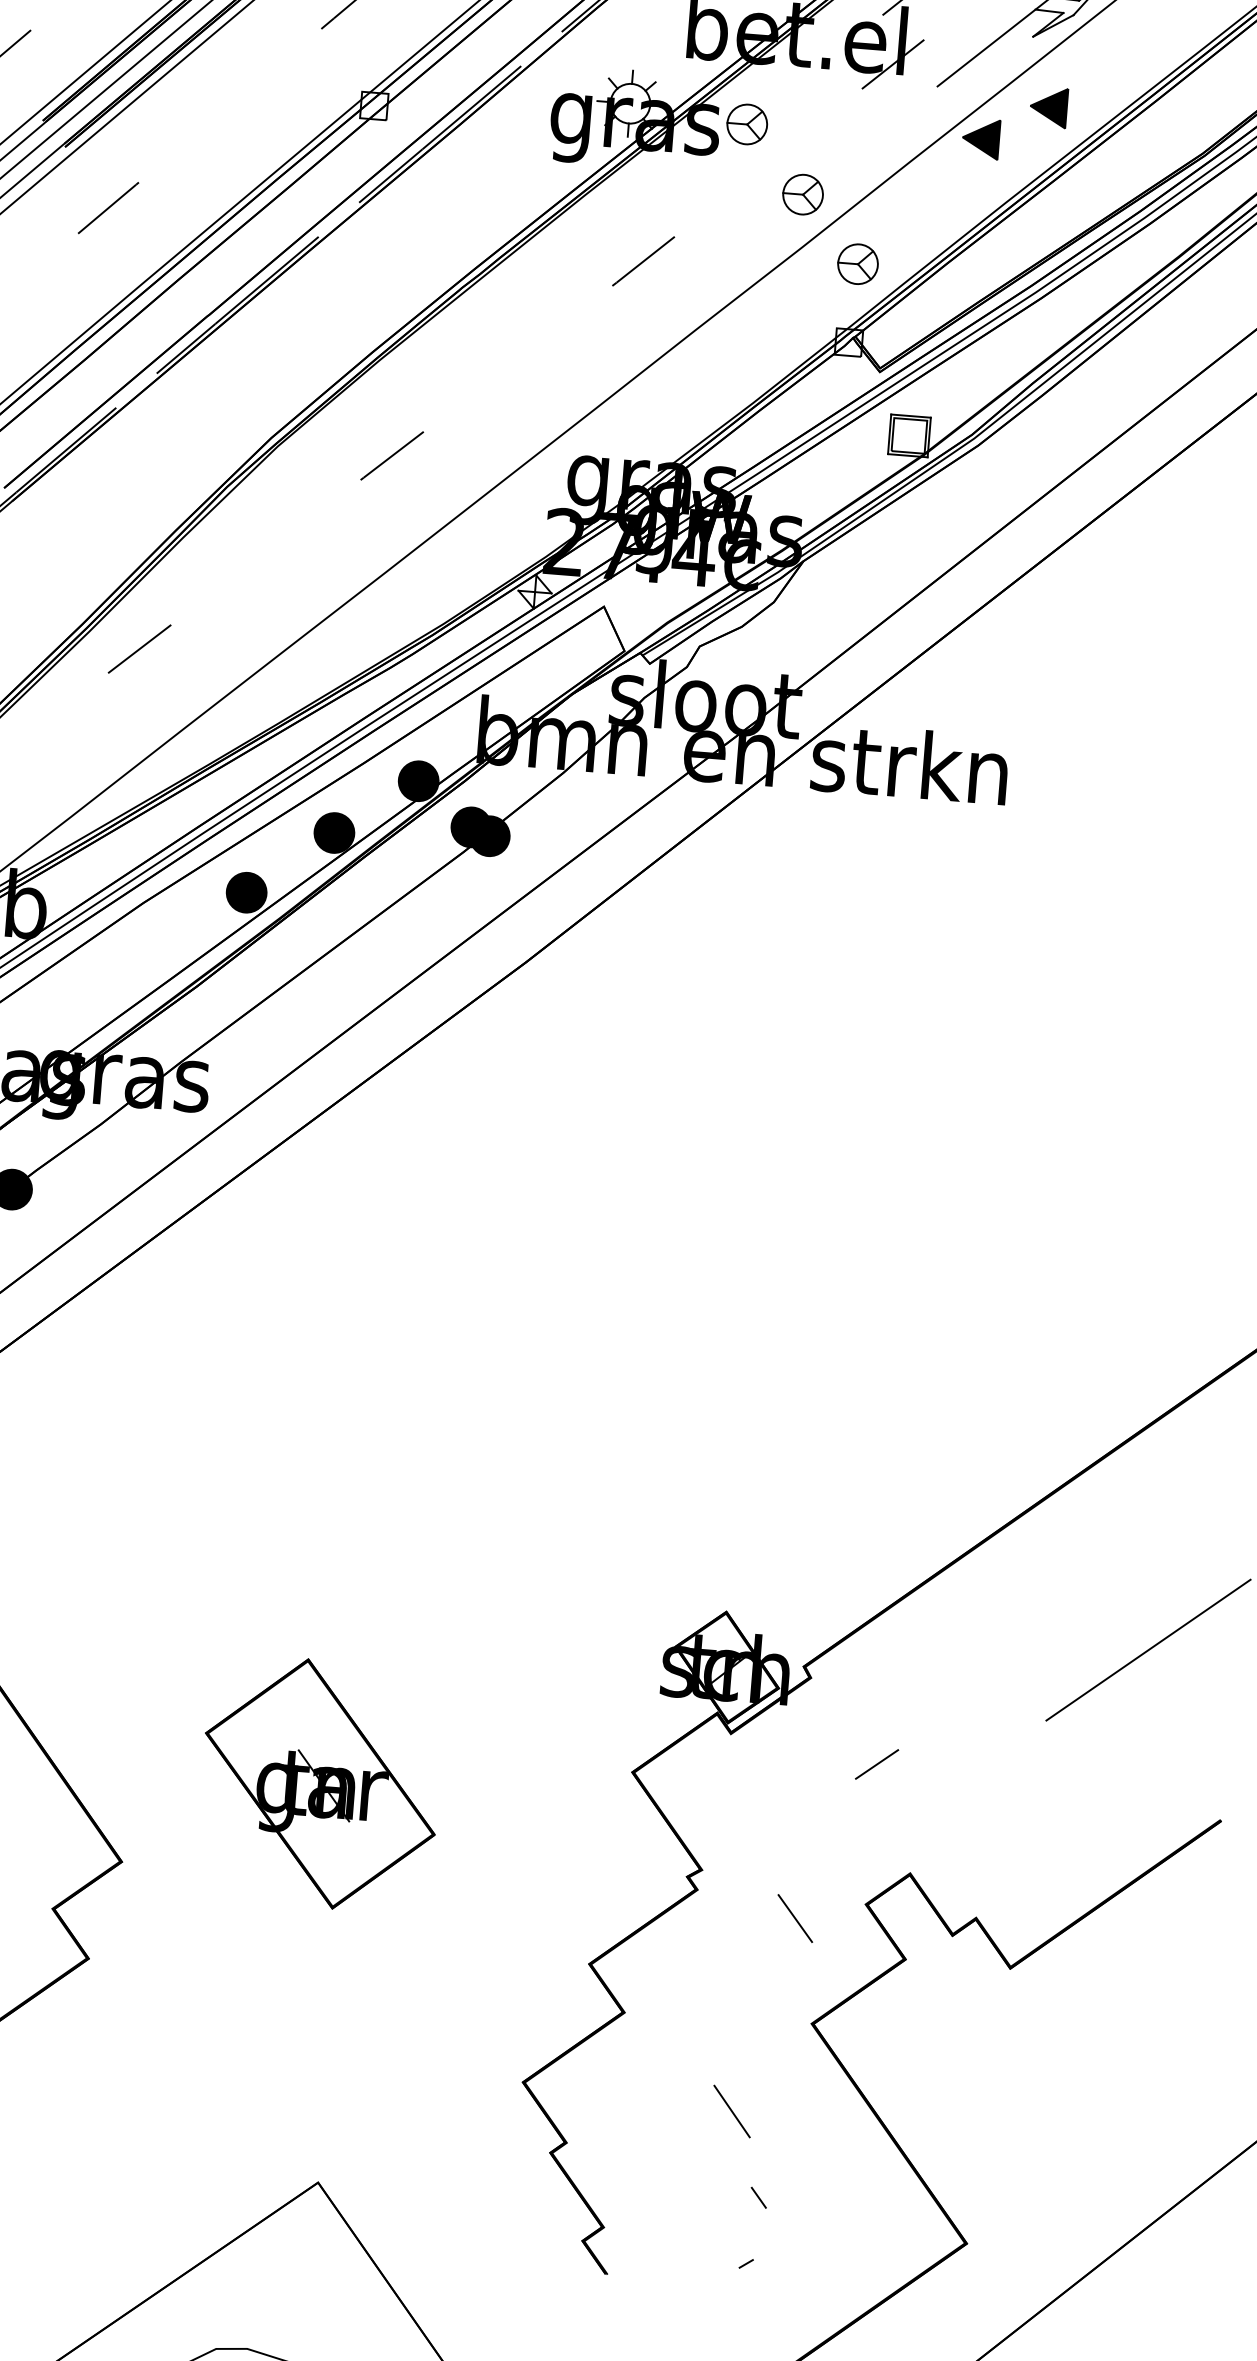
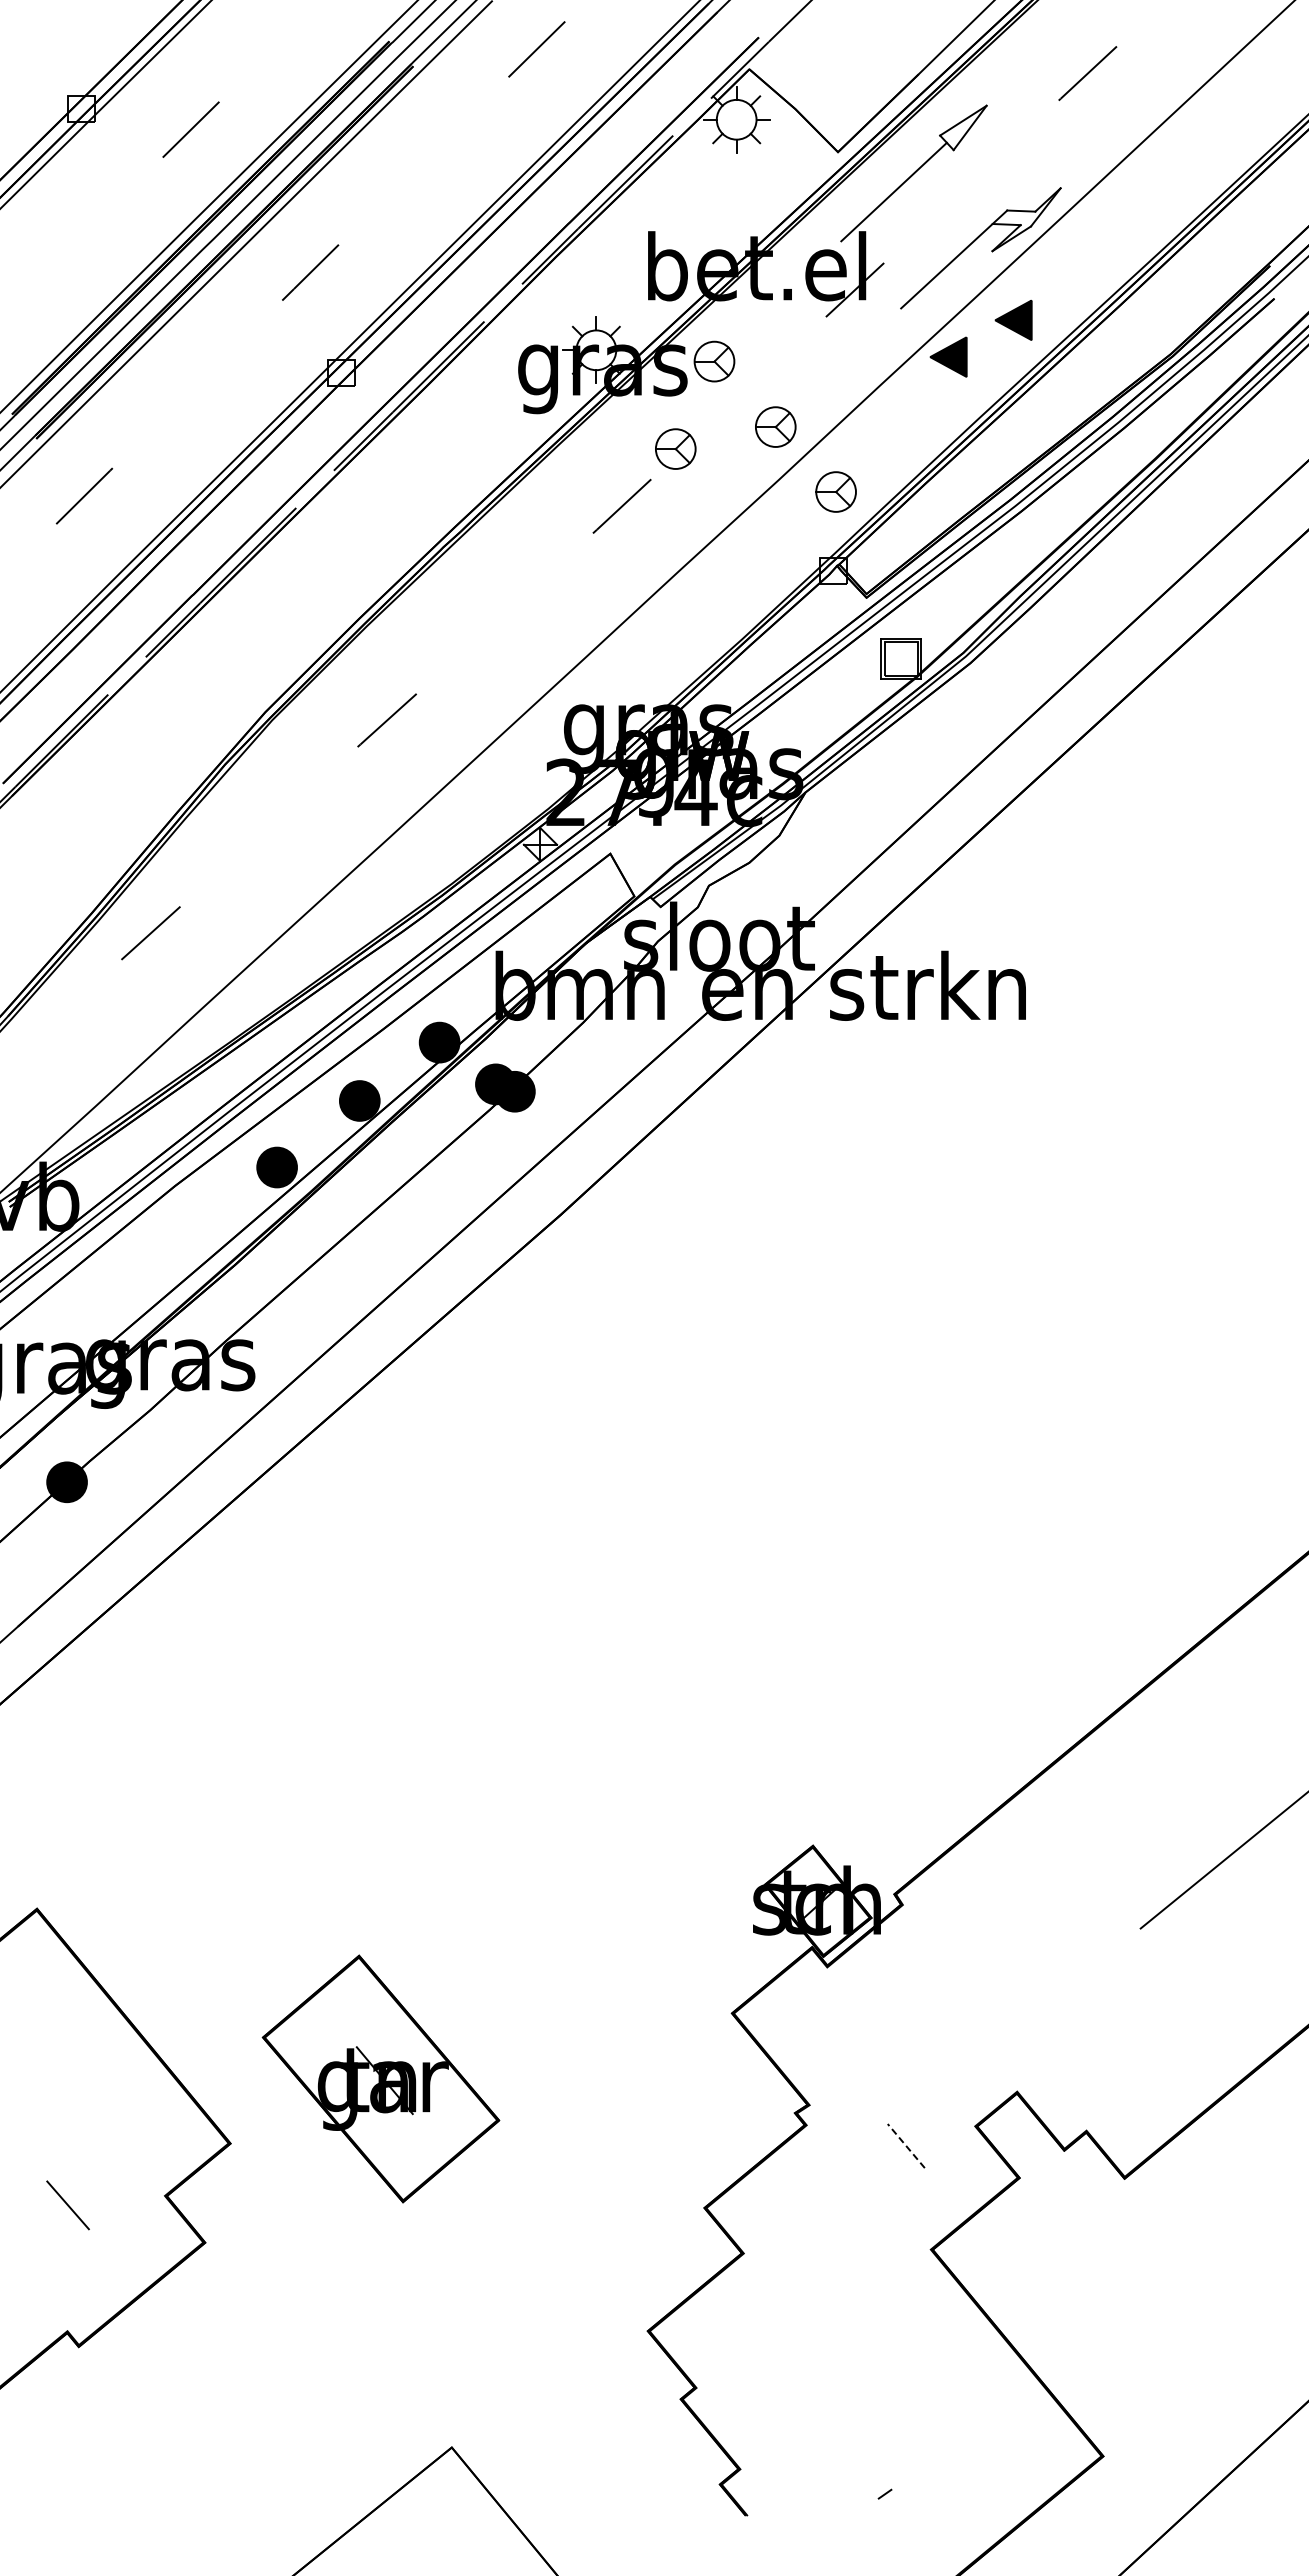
part: (701, 207) -> (675, 448), added
line: (877, 1764) -> (975, 1985), removed
part: (319, 1783) -> (380, 2078), moved
line: (795, 1919) -> (906, 2146), solid -> dashed
line: (731, 2111) -> (858, 2343), removed
line: (759, 2196) -> (892, 2426), removed

